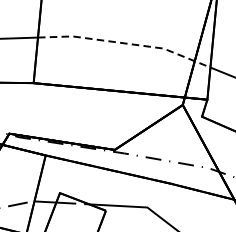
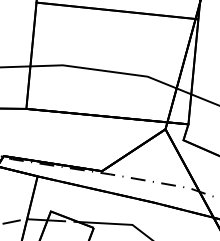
line: (127, 44) -> (113, 72), dashed -> solid

